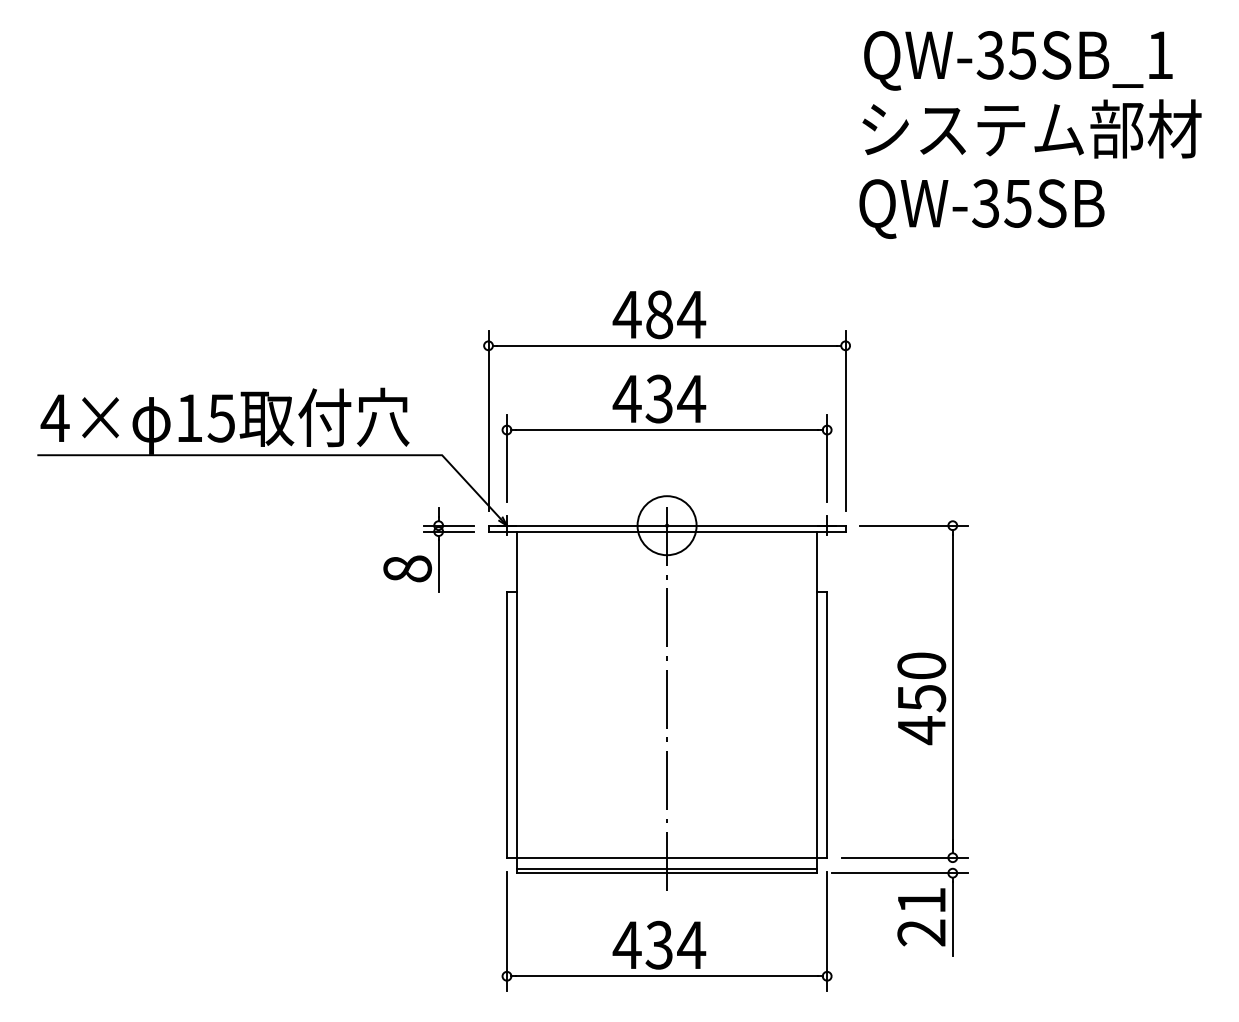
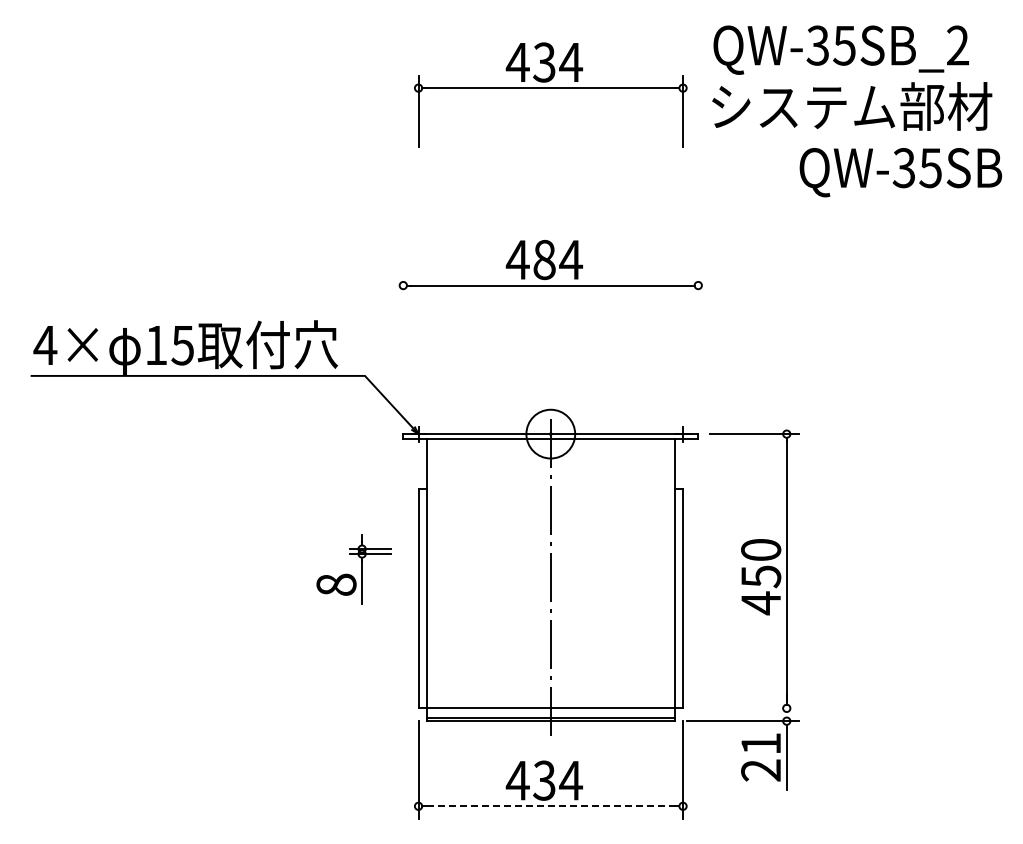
text: (1160, 55) -> (958, 45), QW-35SB_1 -> QW-35SB_2
text: (981, 208) -> (900, 172), moved
line: (488, 420) -> (403, 347), removed
line: (845, 420) -> (698, 347), removed
part: (666, 437) -> (550, 94), moved
part: (428, 550) -> (353, 569), moved
line: (904, 857) -> (746, 708), removed
line: (666, 976) -> (550, 806), solid -> dashed

